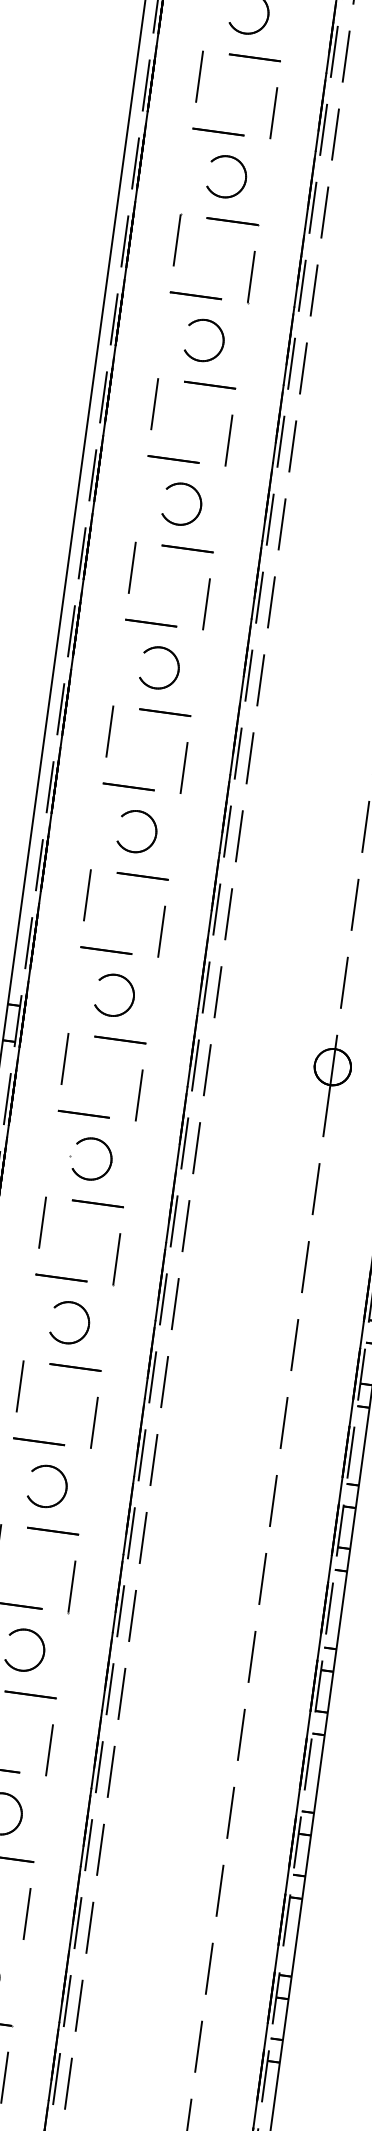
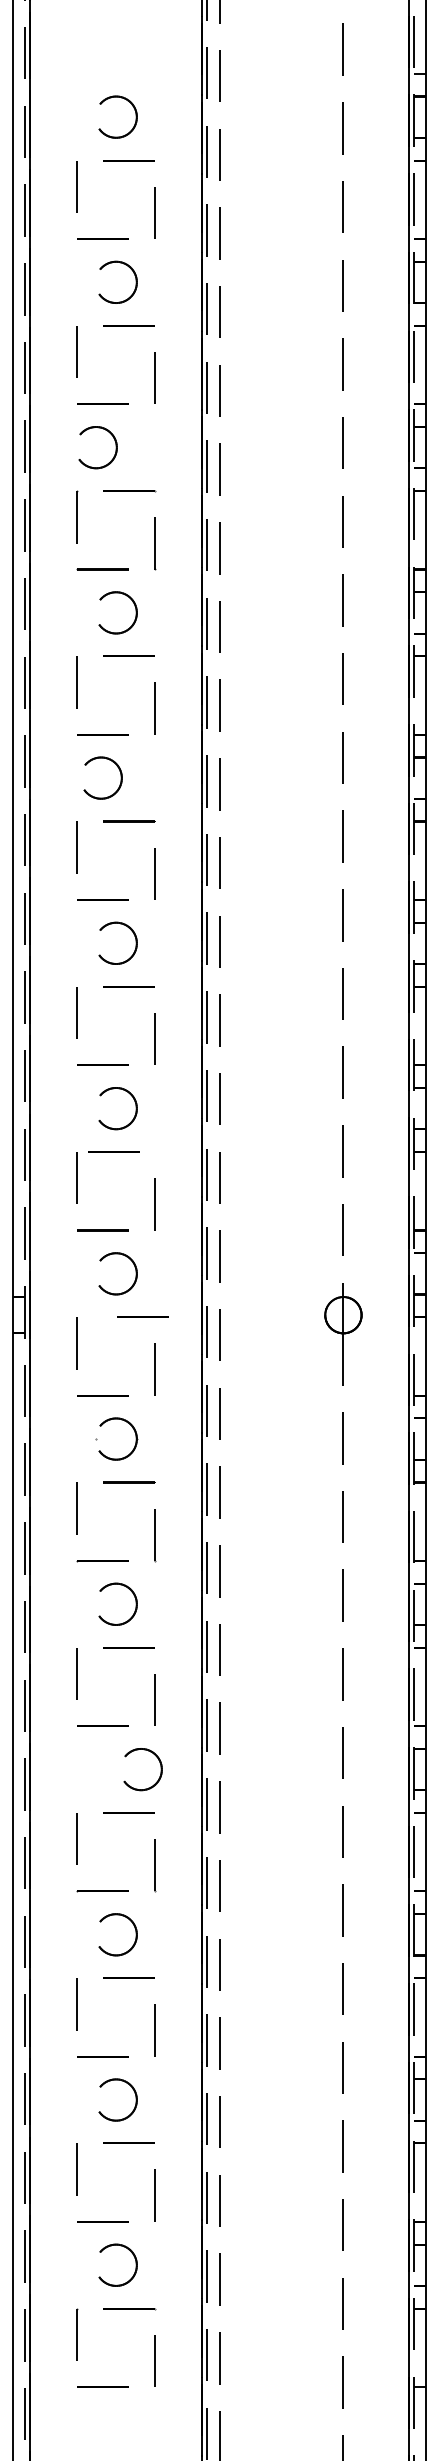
part: (244, 179) -> (115, 447), moved
part: (198, 498) -> (118, 769), moved
line: (142, 875) -> (113, 1151), moved
line: (119, 1039) -> (142, 1316), moved
part: (65, 1489) -> (160, 1769), moved

